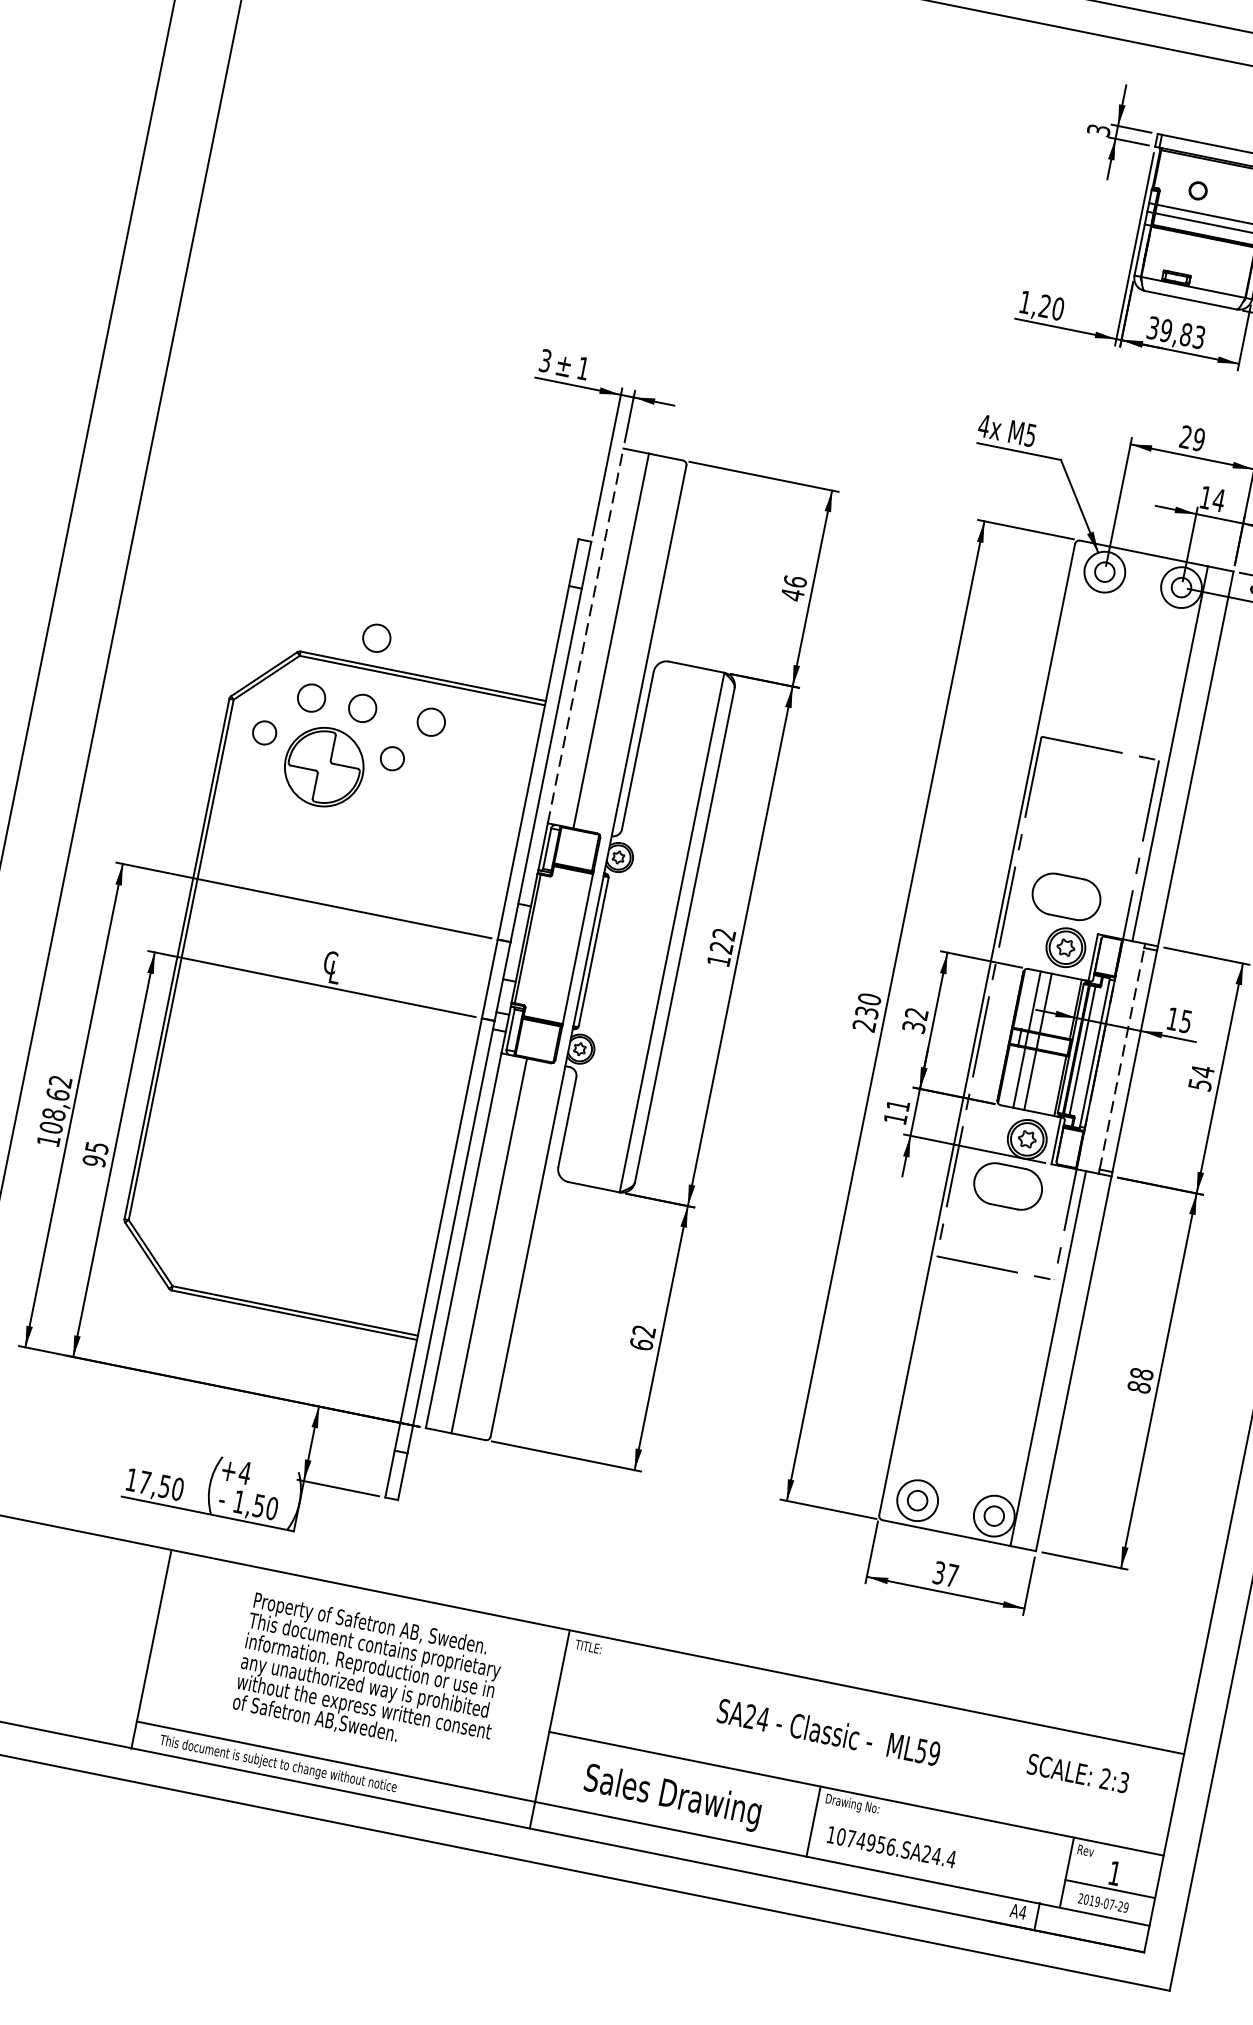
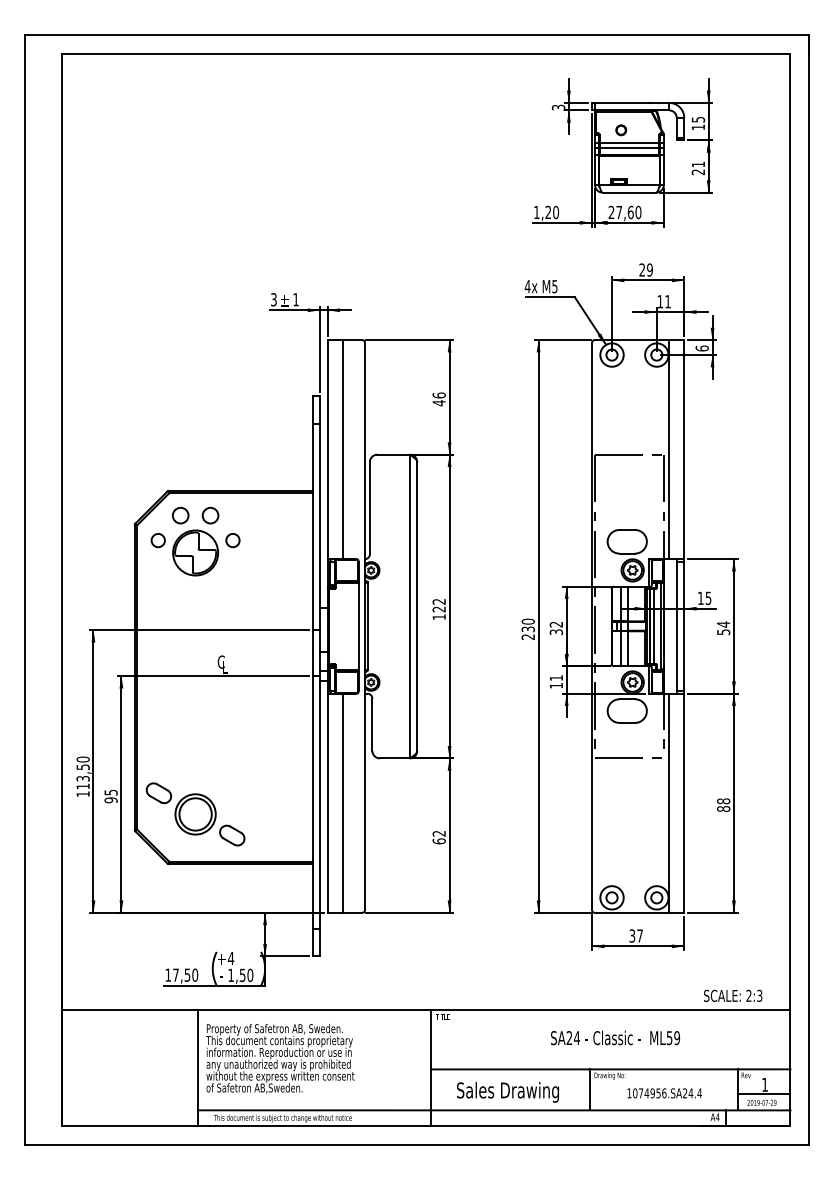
text: (1175, 332) -> (624, 212), 39,83 -> 27,60
text: (1218, 499) -> (667, 301), 14 -> 11
line: (585, 635) -> (327, 449), dashed -> solid
circle: (376, 637) -> (210, 474), removed
circle: (431, 721) -> (250, 515), removed
line: (1121, 1058) -> (676, 626), dashed -> solid
text: (55, 1103) -> (82, 772), 108,62 -> 113,50
part: (233, 1214) -> (195, 814), added
text: (370, 1676) -> (280, 1058), moved
text: (829, 1731) -> (615, 1037), moved
text: (1078, 1772) -> (733, 995), moved
text: (891, 1847) -> (664, 1093), moved

